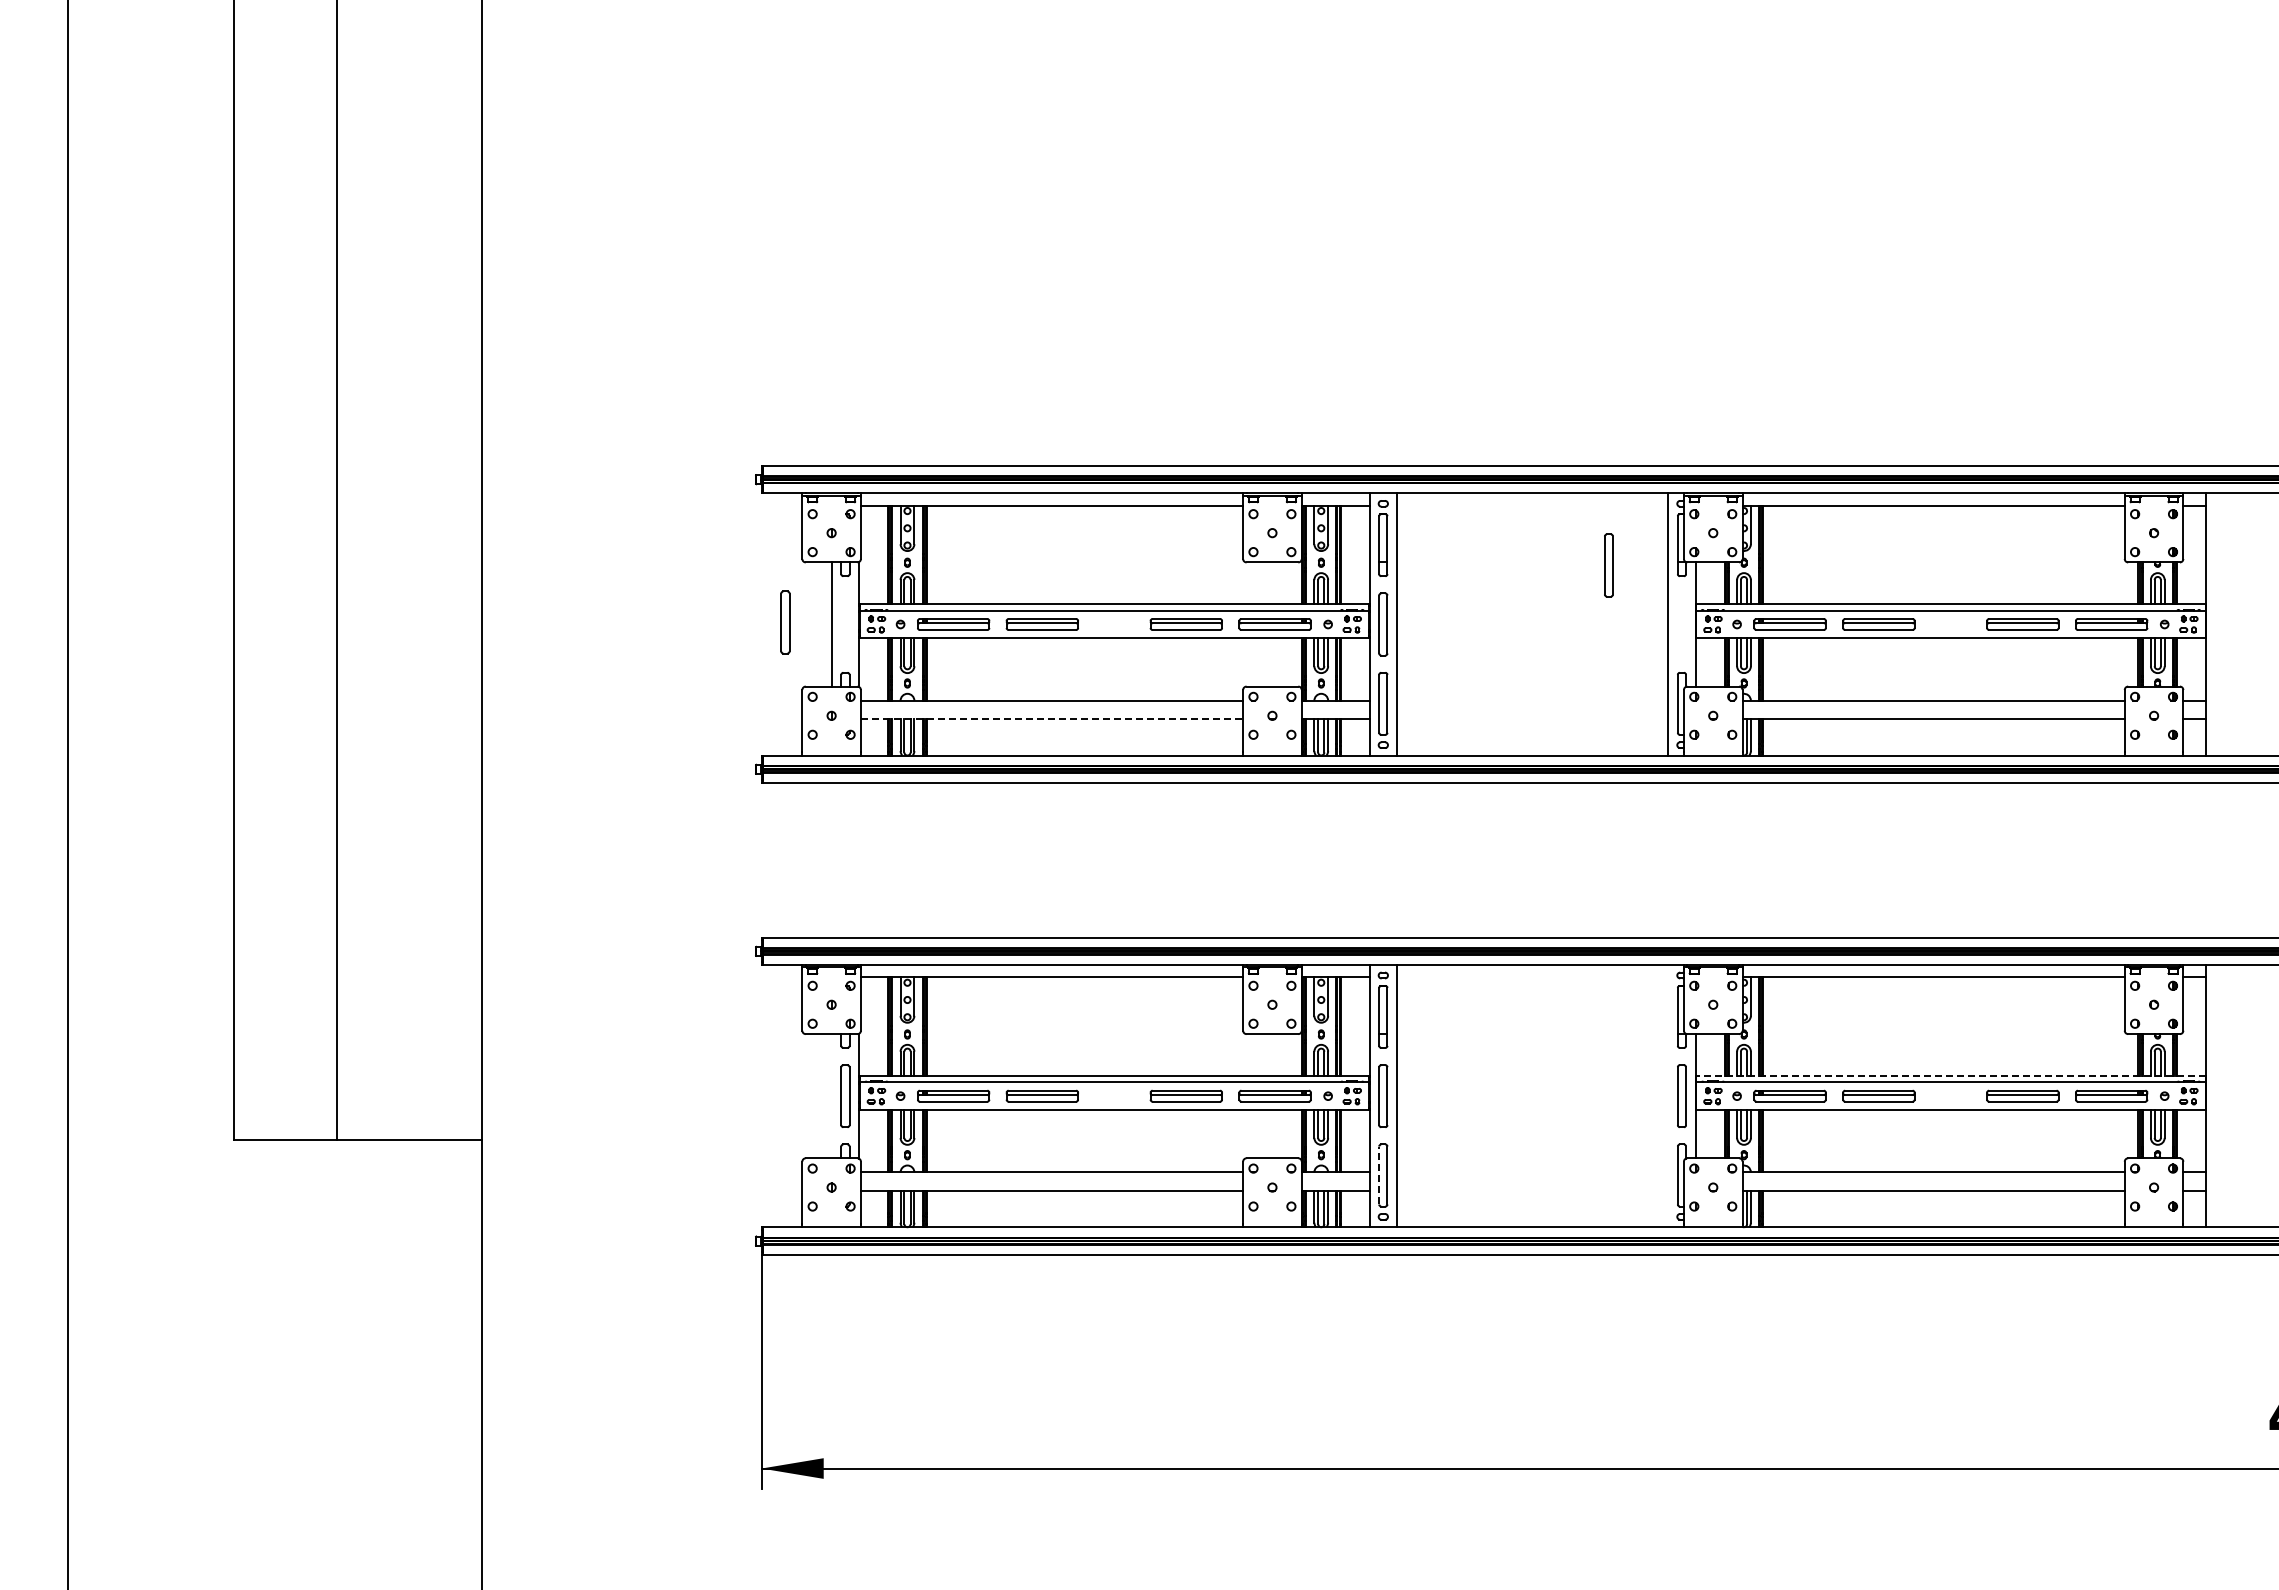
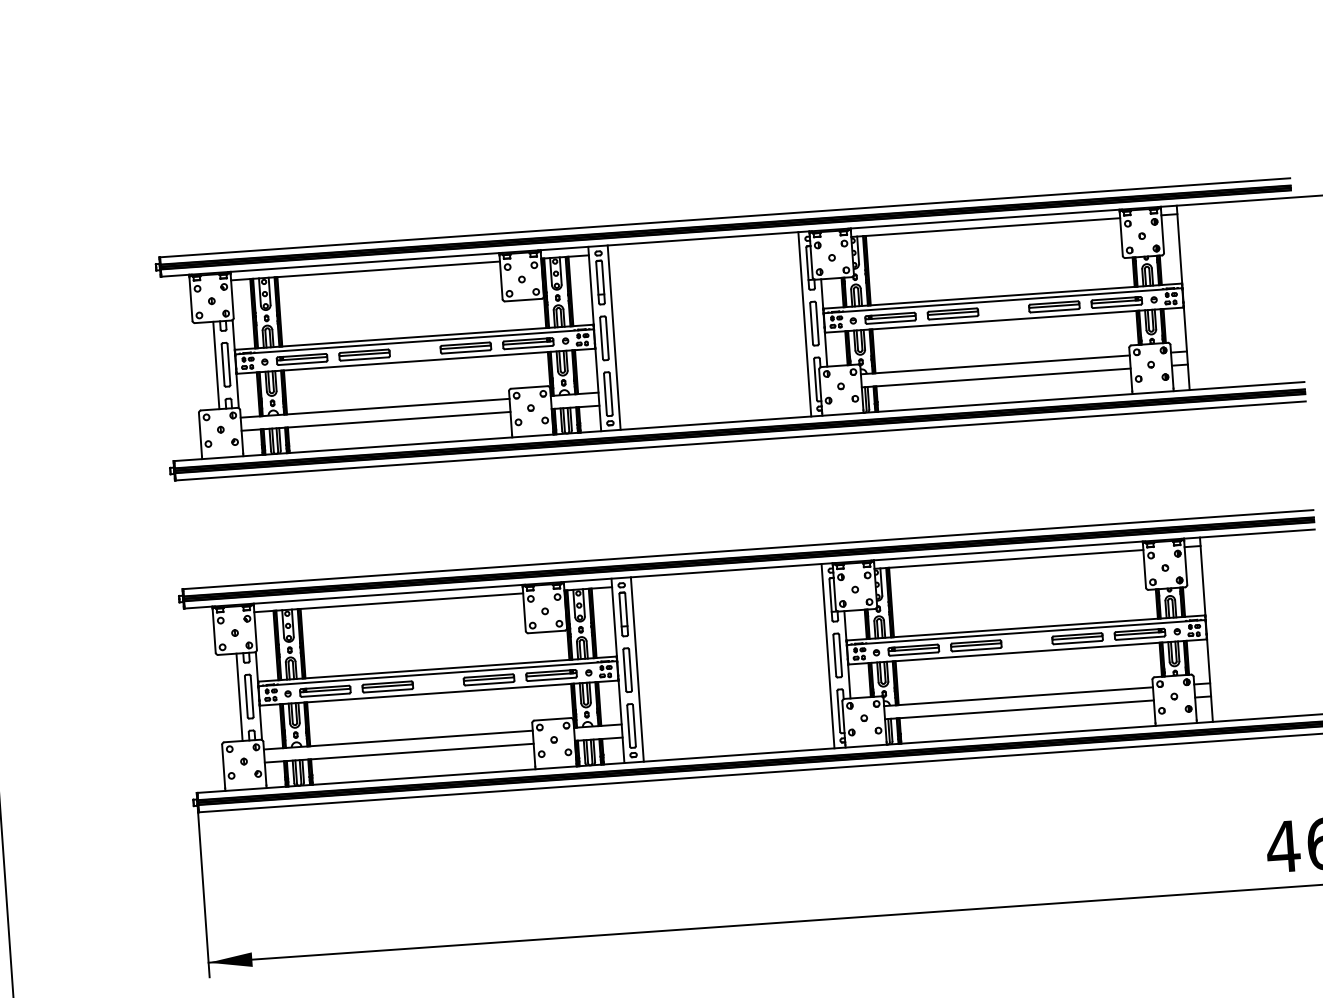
part: (1608, 565) -> (814, 323), moved
part: (785, 622) -> (226, 364), moved
line: (1052, 719) -> (376, 421), dashed -> solid
line: (1950, 1075) -> (1025, 627), dashed -> solid
line: (831, 1096) -> (239, 697), added
line: (1668, 1096) -> (828, 656), added
line: (1379, 1175) -> (628, 726), dashed -> solid

